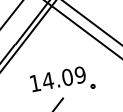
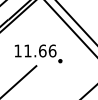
text: (63, 77) -> (39, 50), 14.09 -> 11.66

